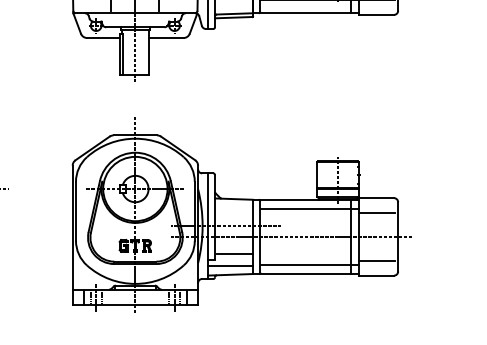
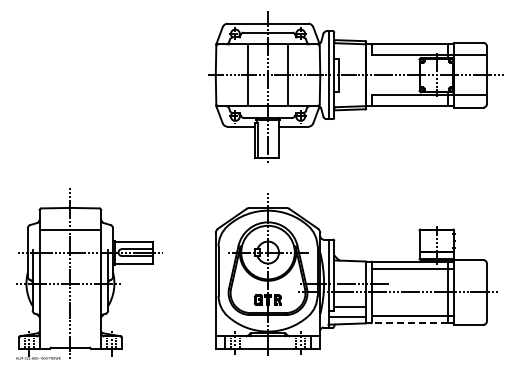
line: (377, 212) -> (469, 272), removed
line: (377, 260) -> (469, 312), removed
line: (301, 274) -> (406, 323), solid -> dashed

